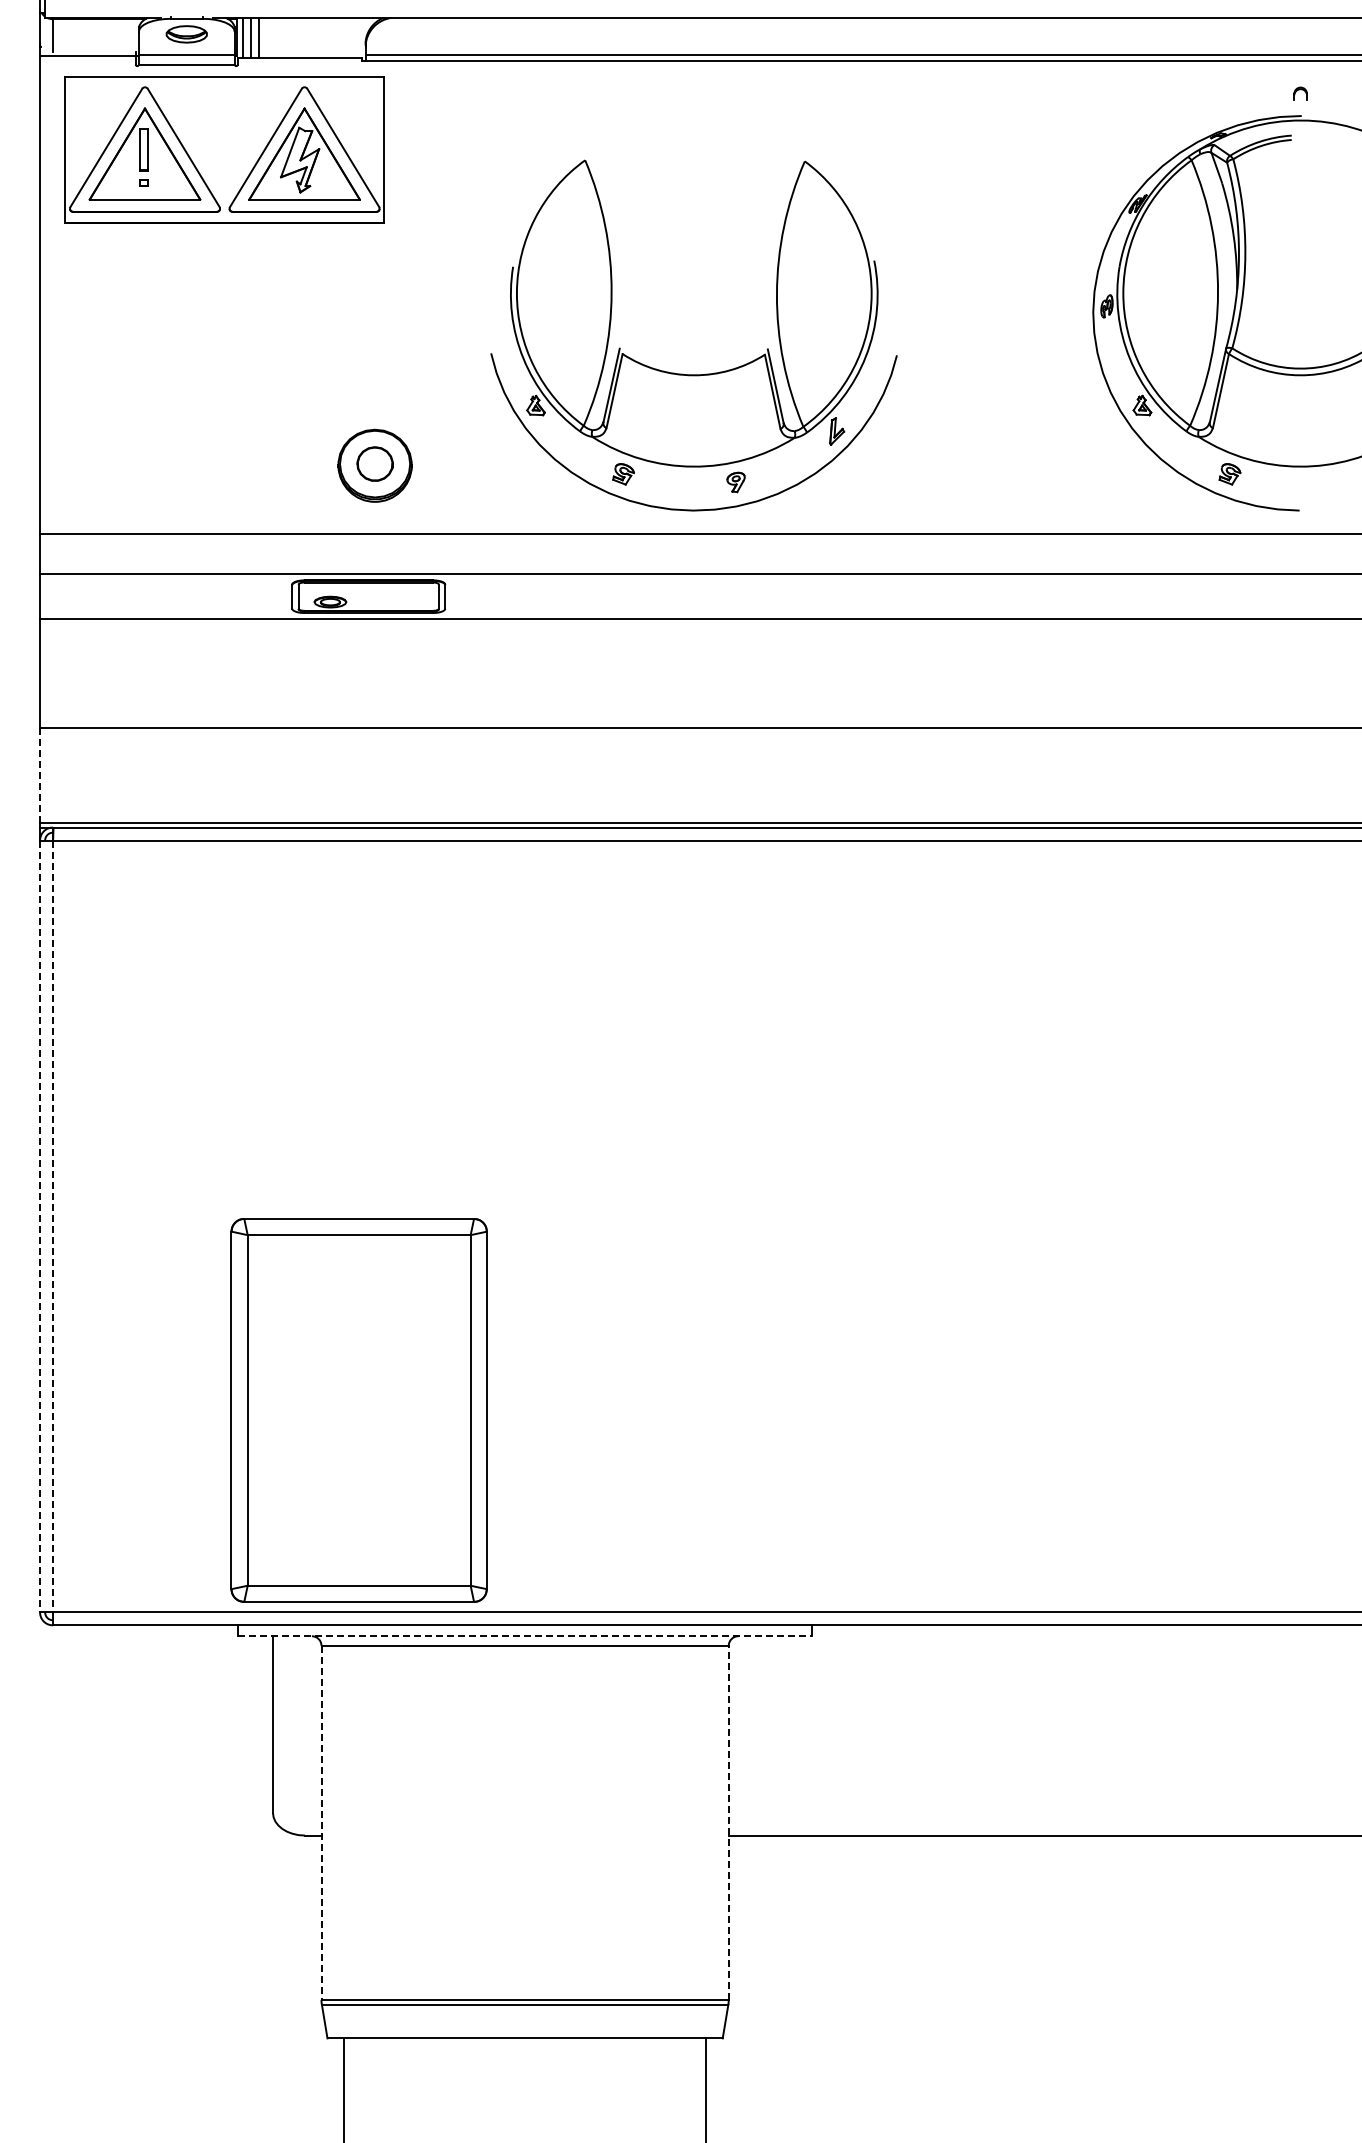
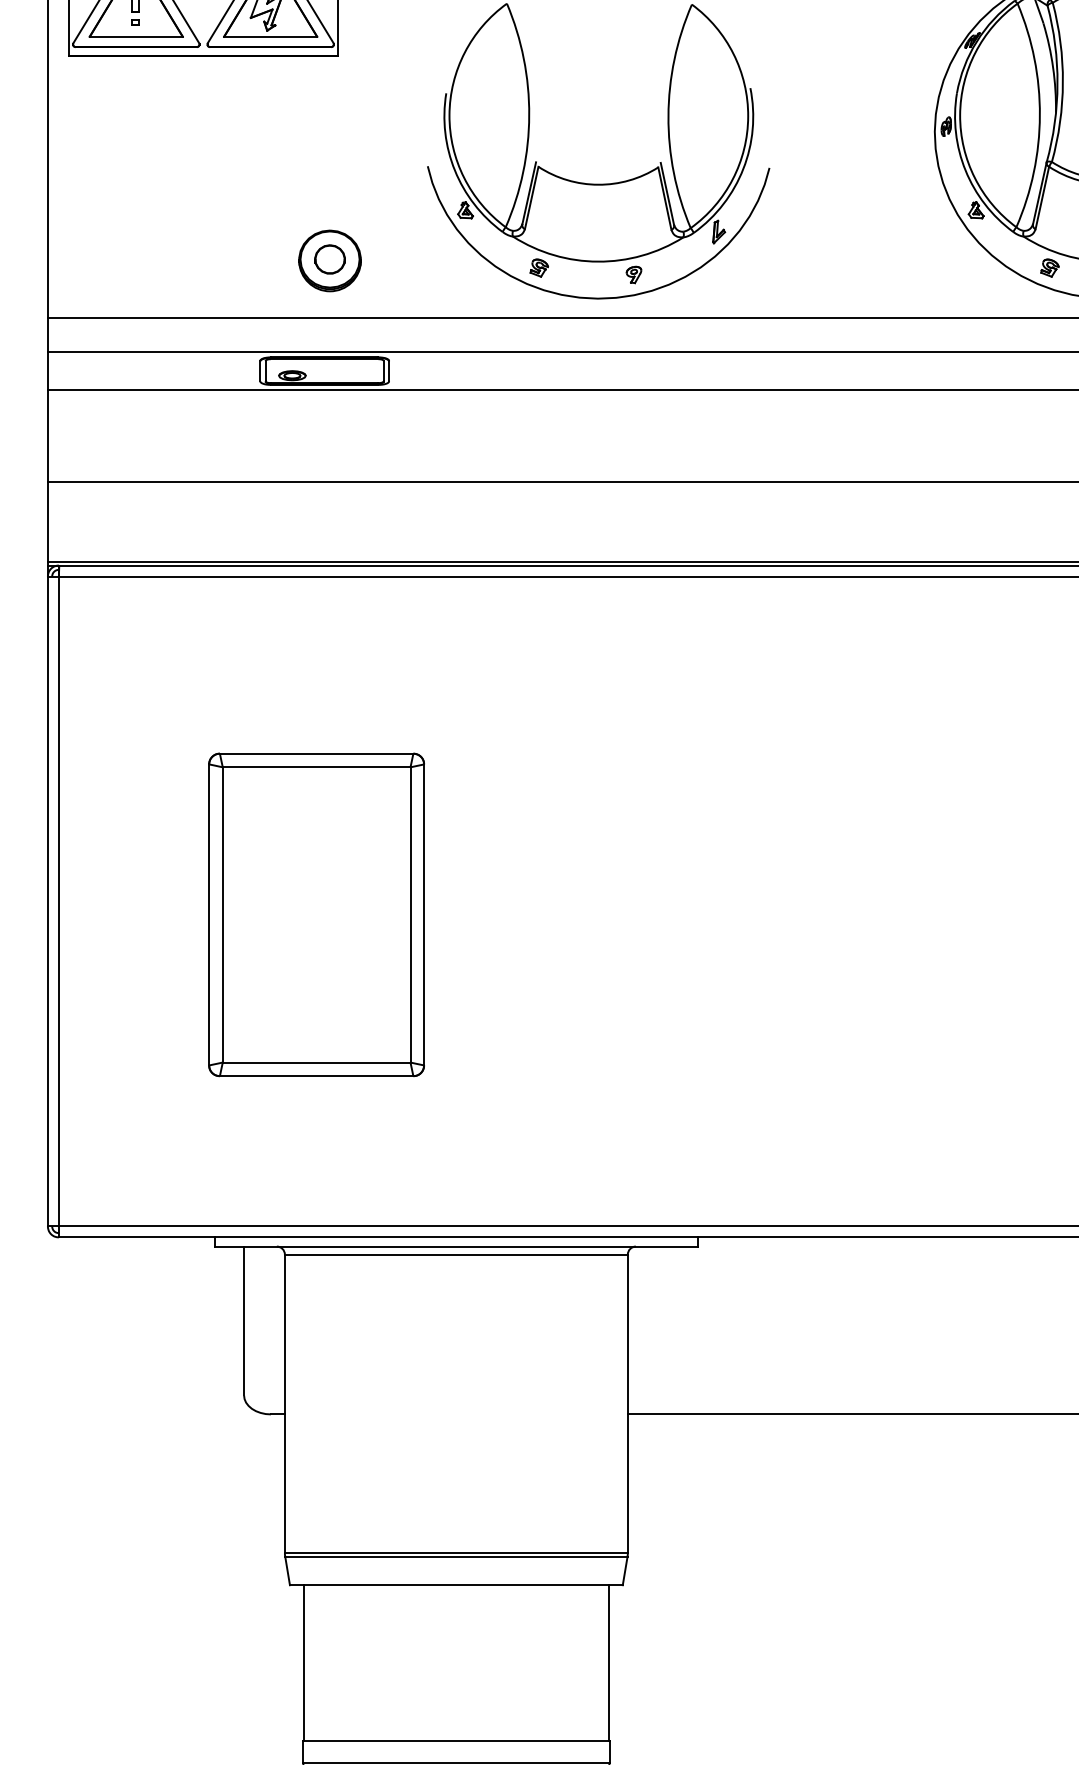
line: (40, 775) -> (48, 521), dashed -> solid
line: (40, 1226) -> (48, 901), dashed -> solid
line: (53, 1226) -> (59, 901), dashed -> solid
part: (358, 1410) -> (316, 914), moved
line: (525, 1636) -> (456, 1246), dashed -> solid
line: (728, 1822) -> (627, 1403), dashed -> solid
line: (321, 1823) -> (284, 1404), dashed -> solid

